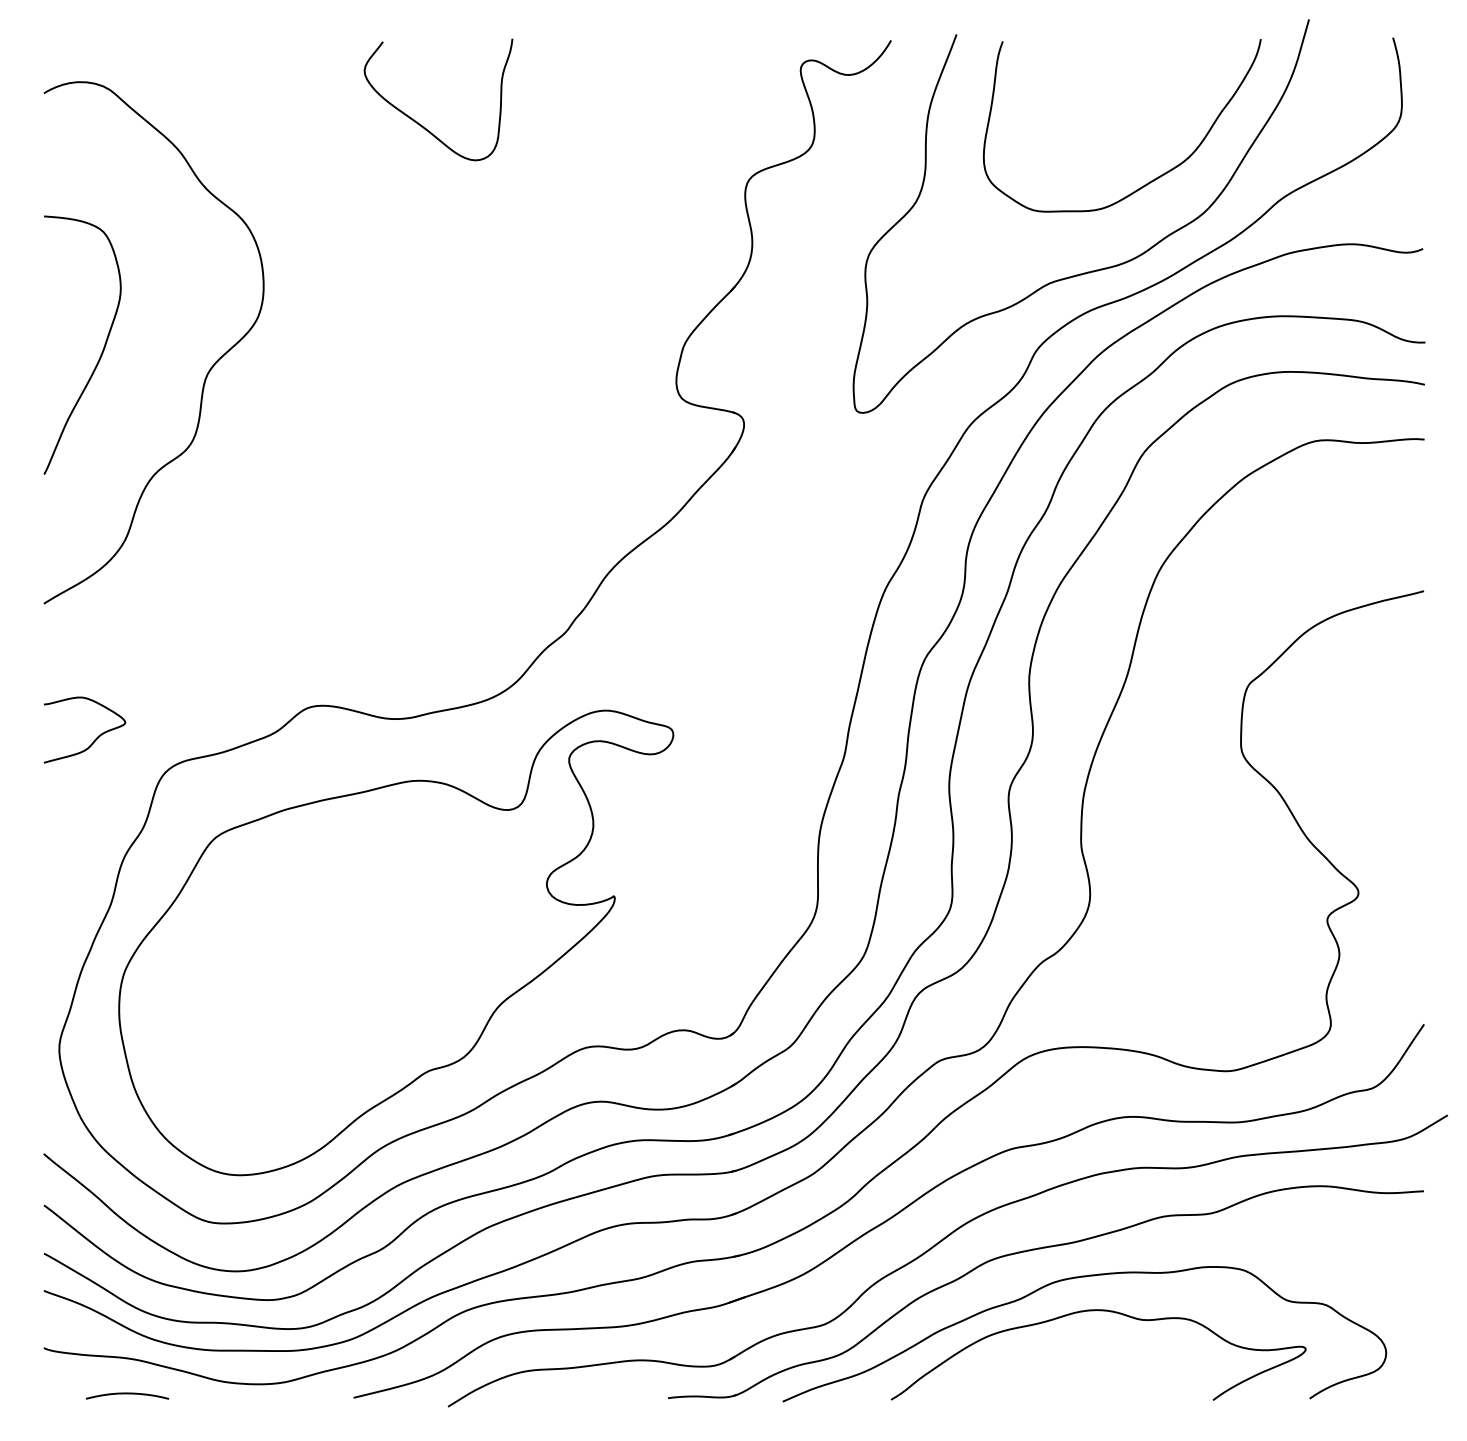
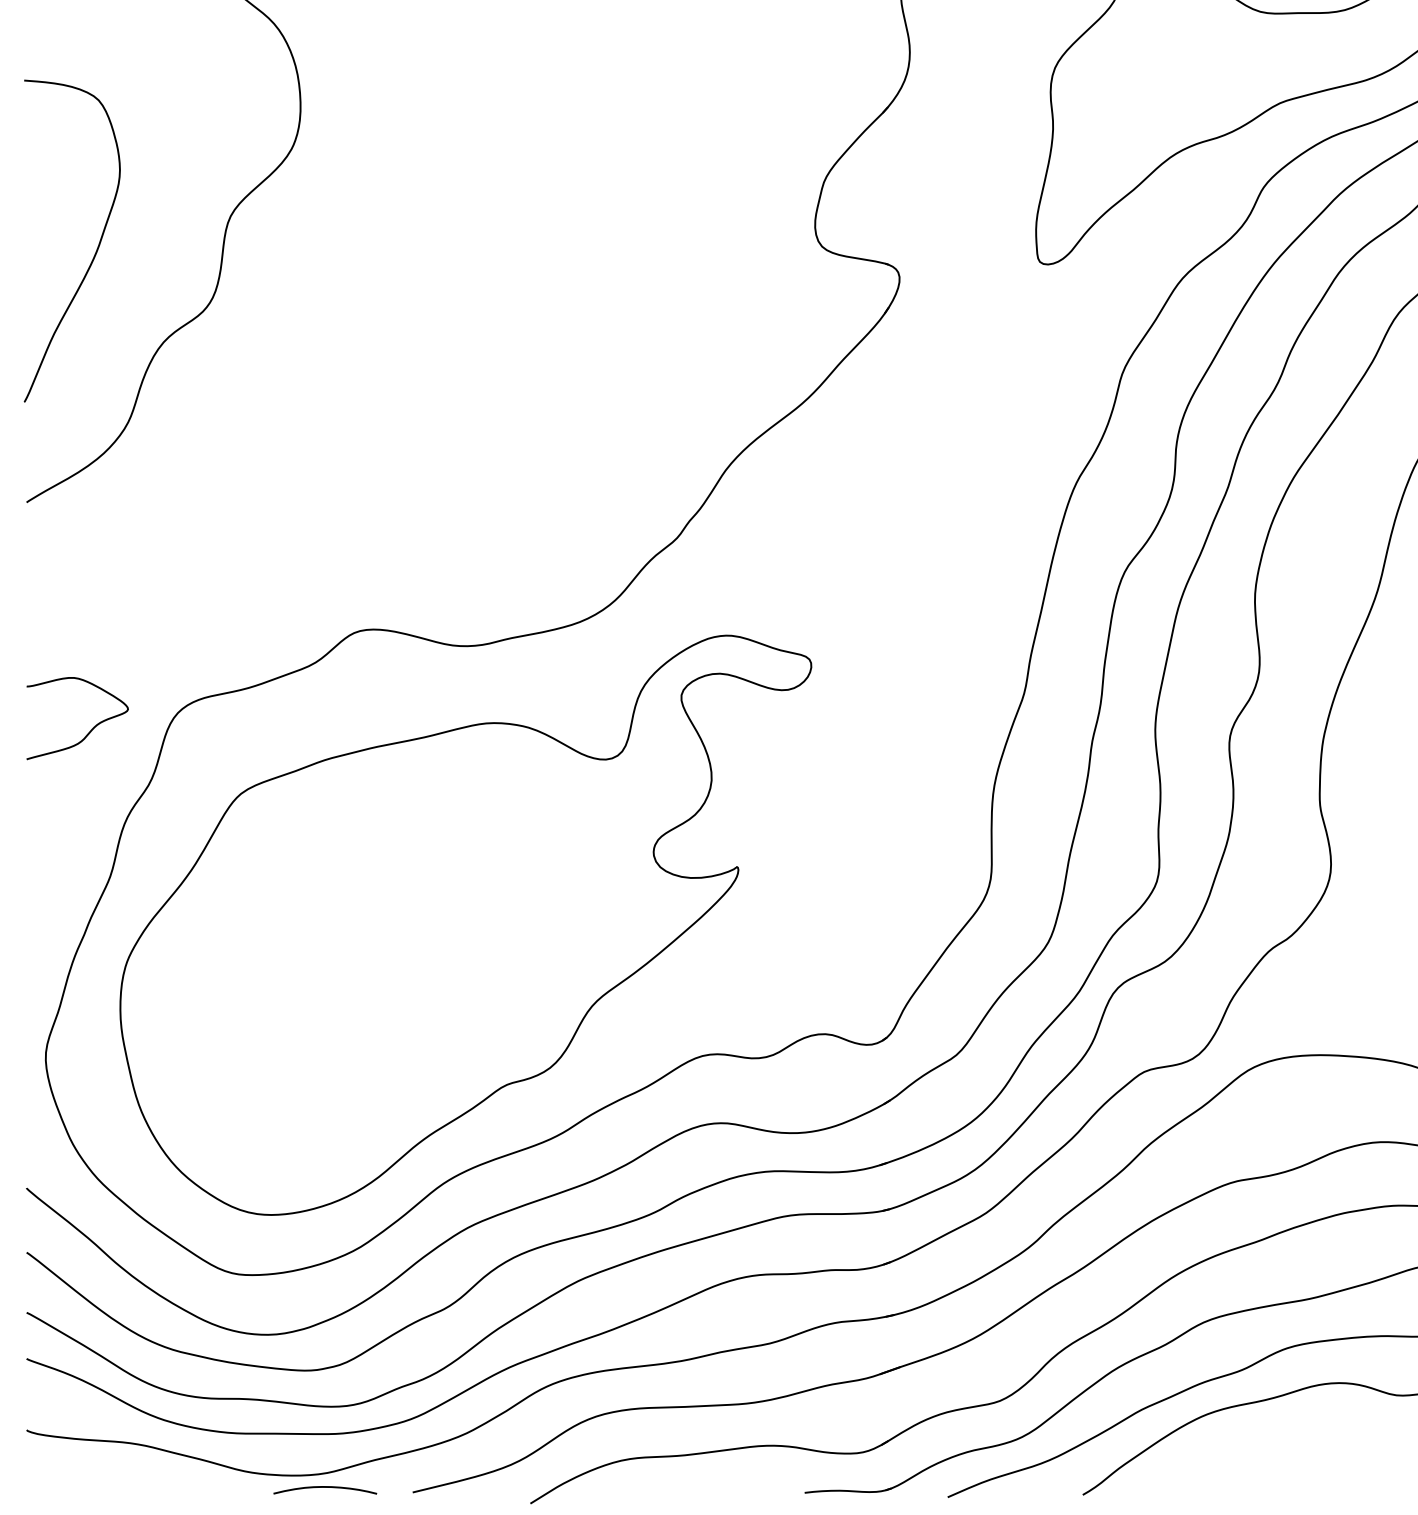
curve: (100, 354) -> (94, 252), moved
curve: (94, 739) -> (89, 730), moved
curve: (127, 1394) -> (325, 1488), moved

